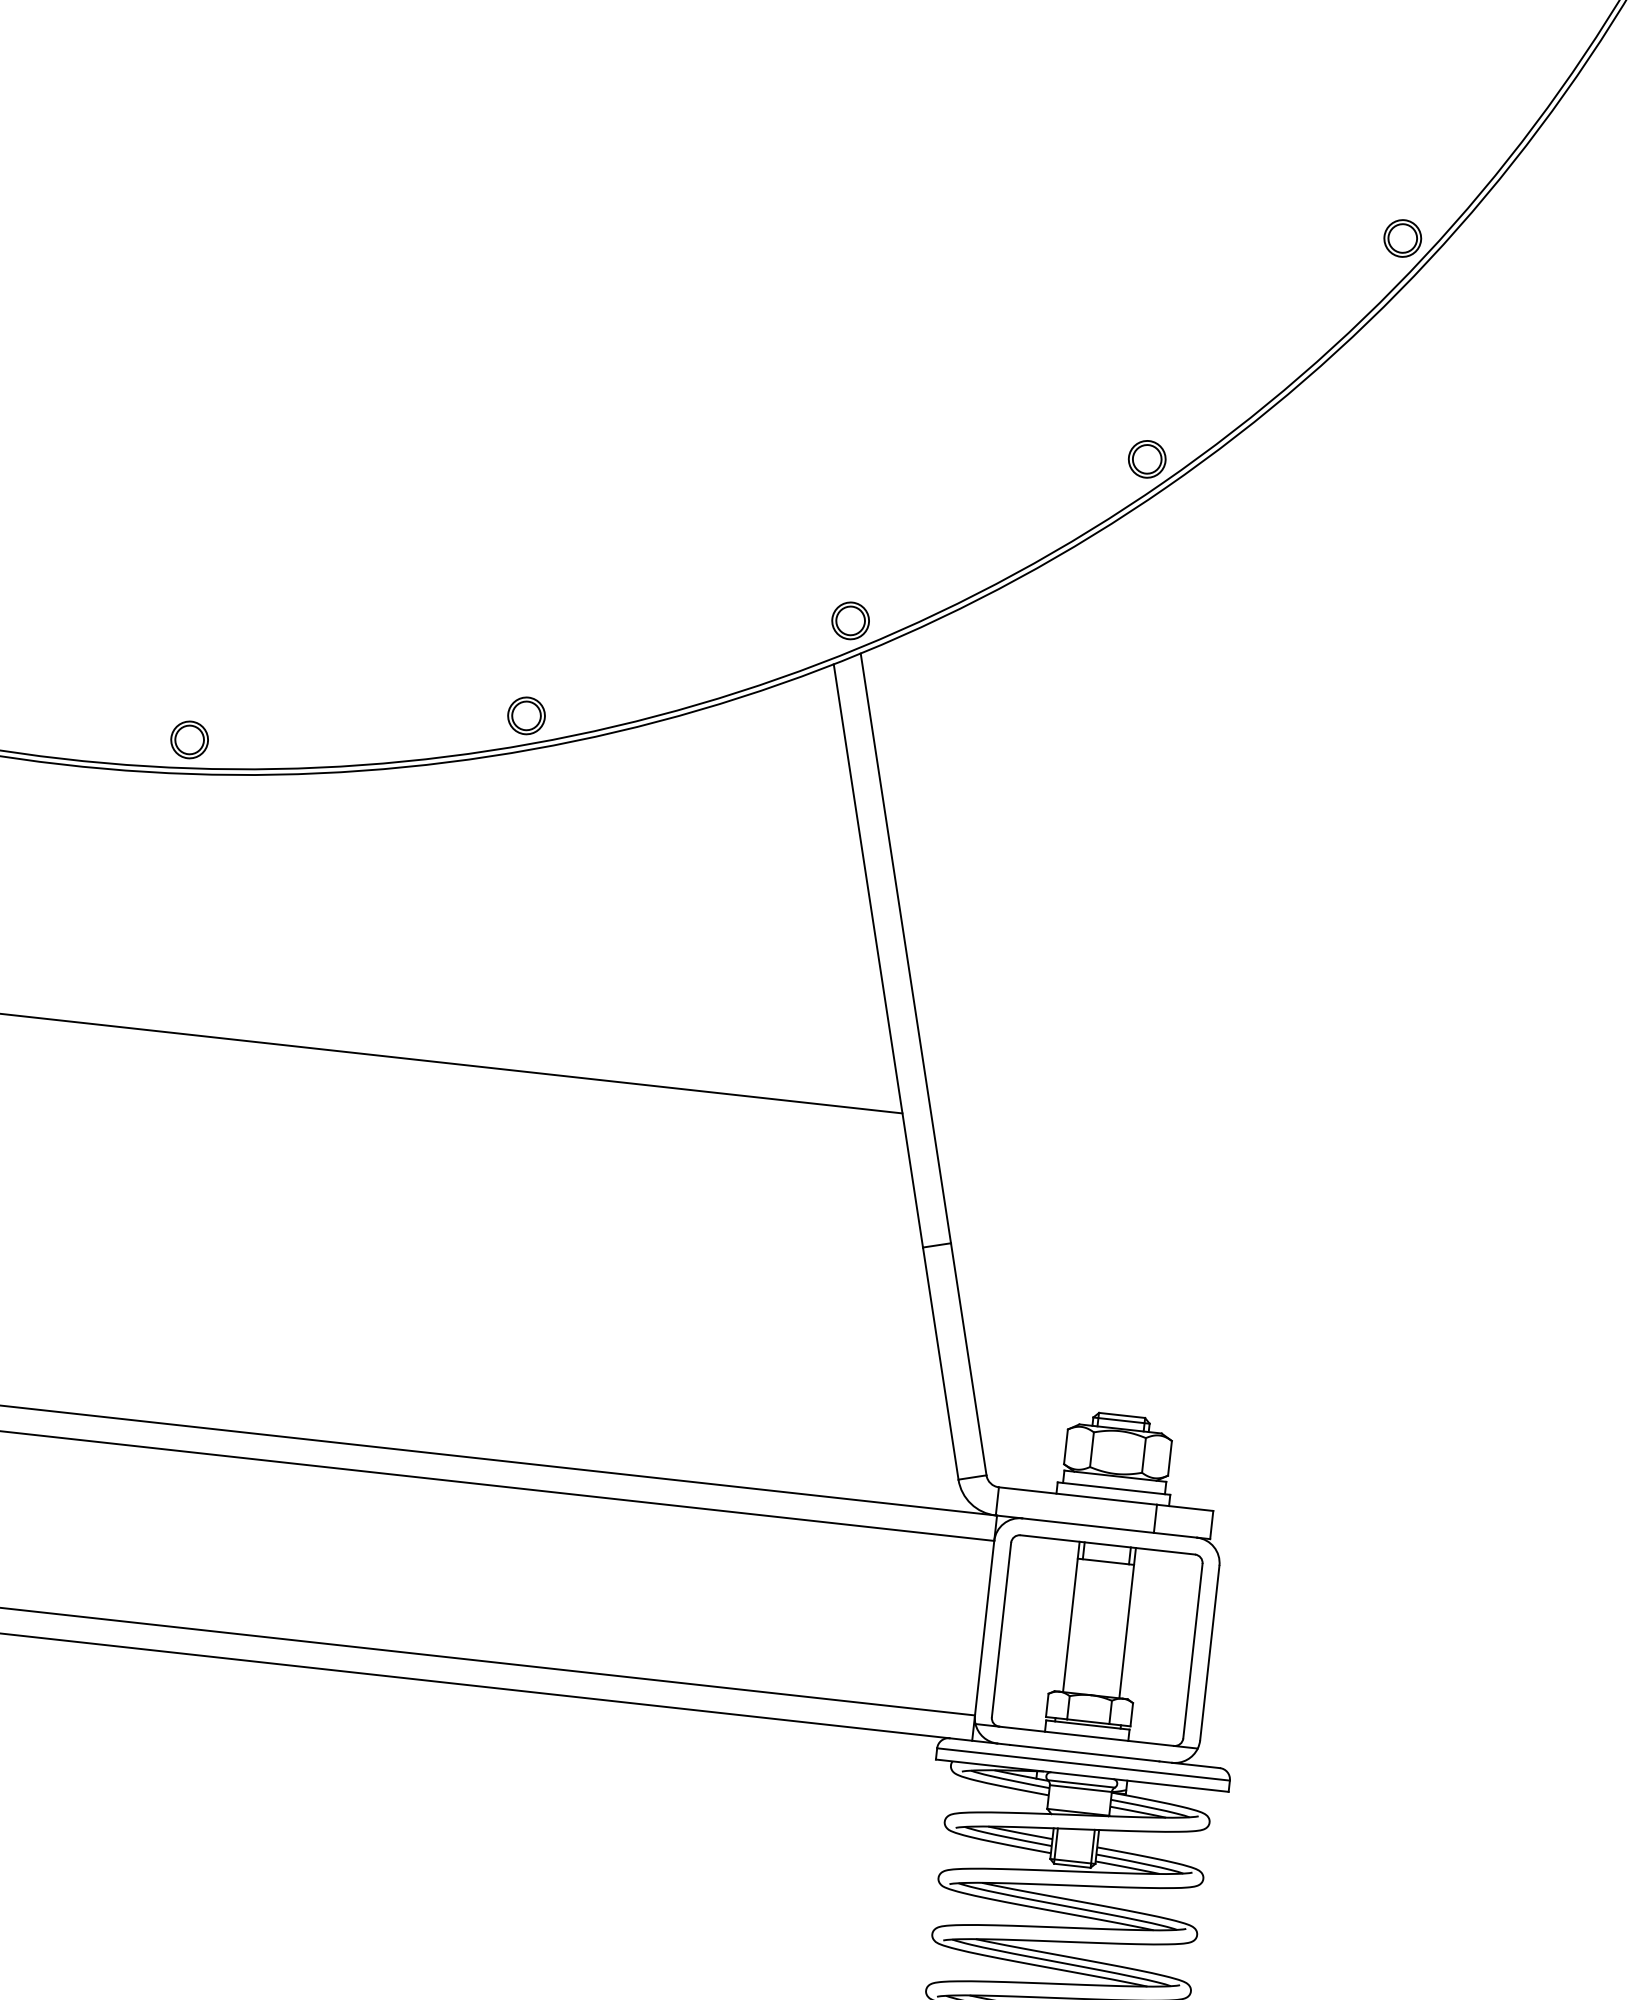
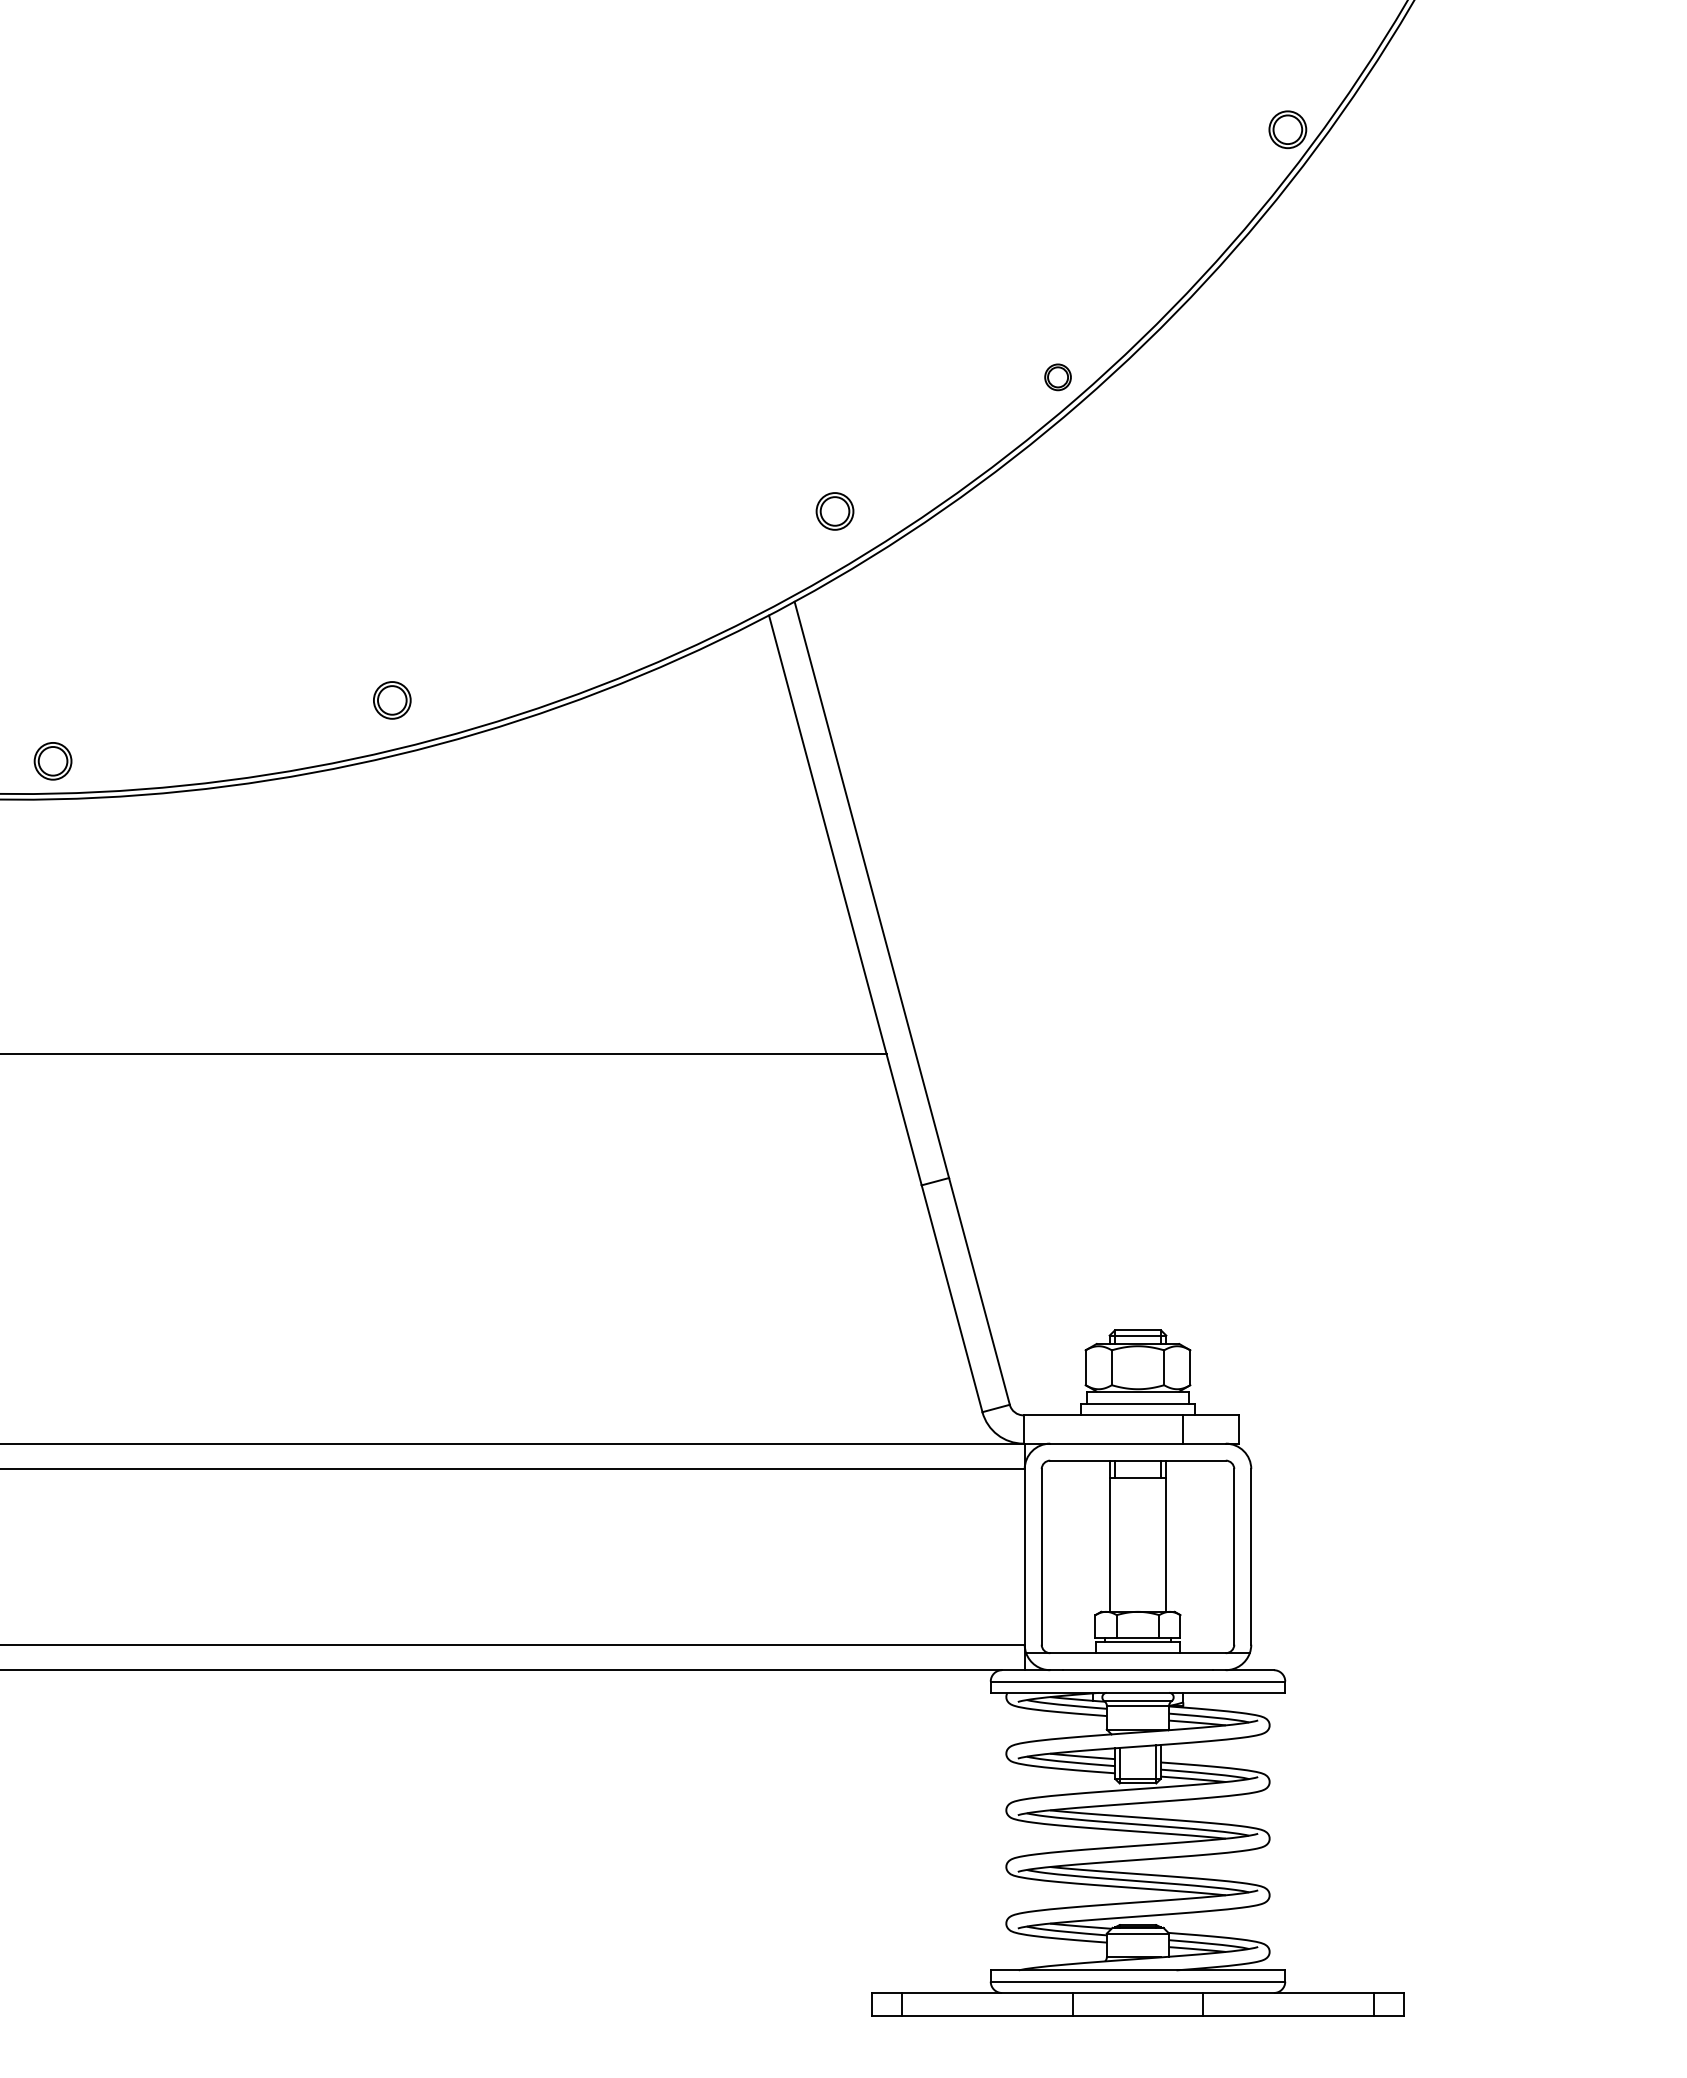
part: (1146, 459) -> (1057, 377), size x0.7
part: (850, 620) -> (834, 511), moved
part: (526, 715) -> (392, 700), moved
part: (189, 740) -> (52, 761), moved

